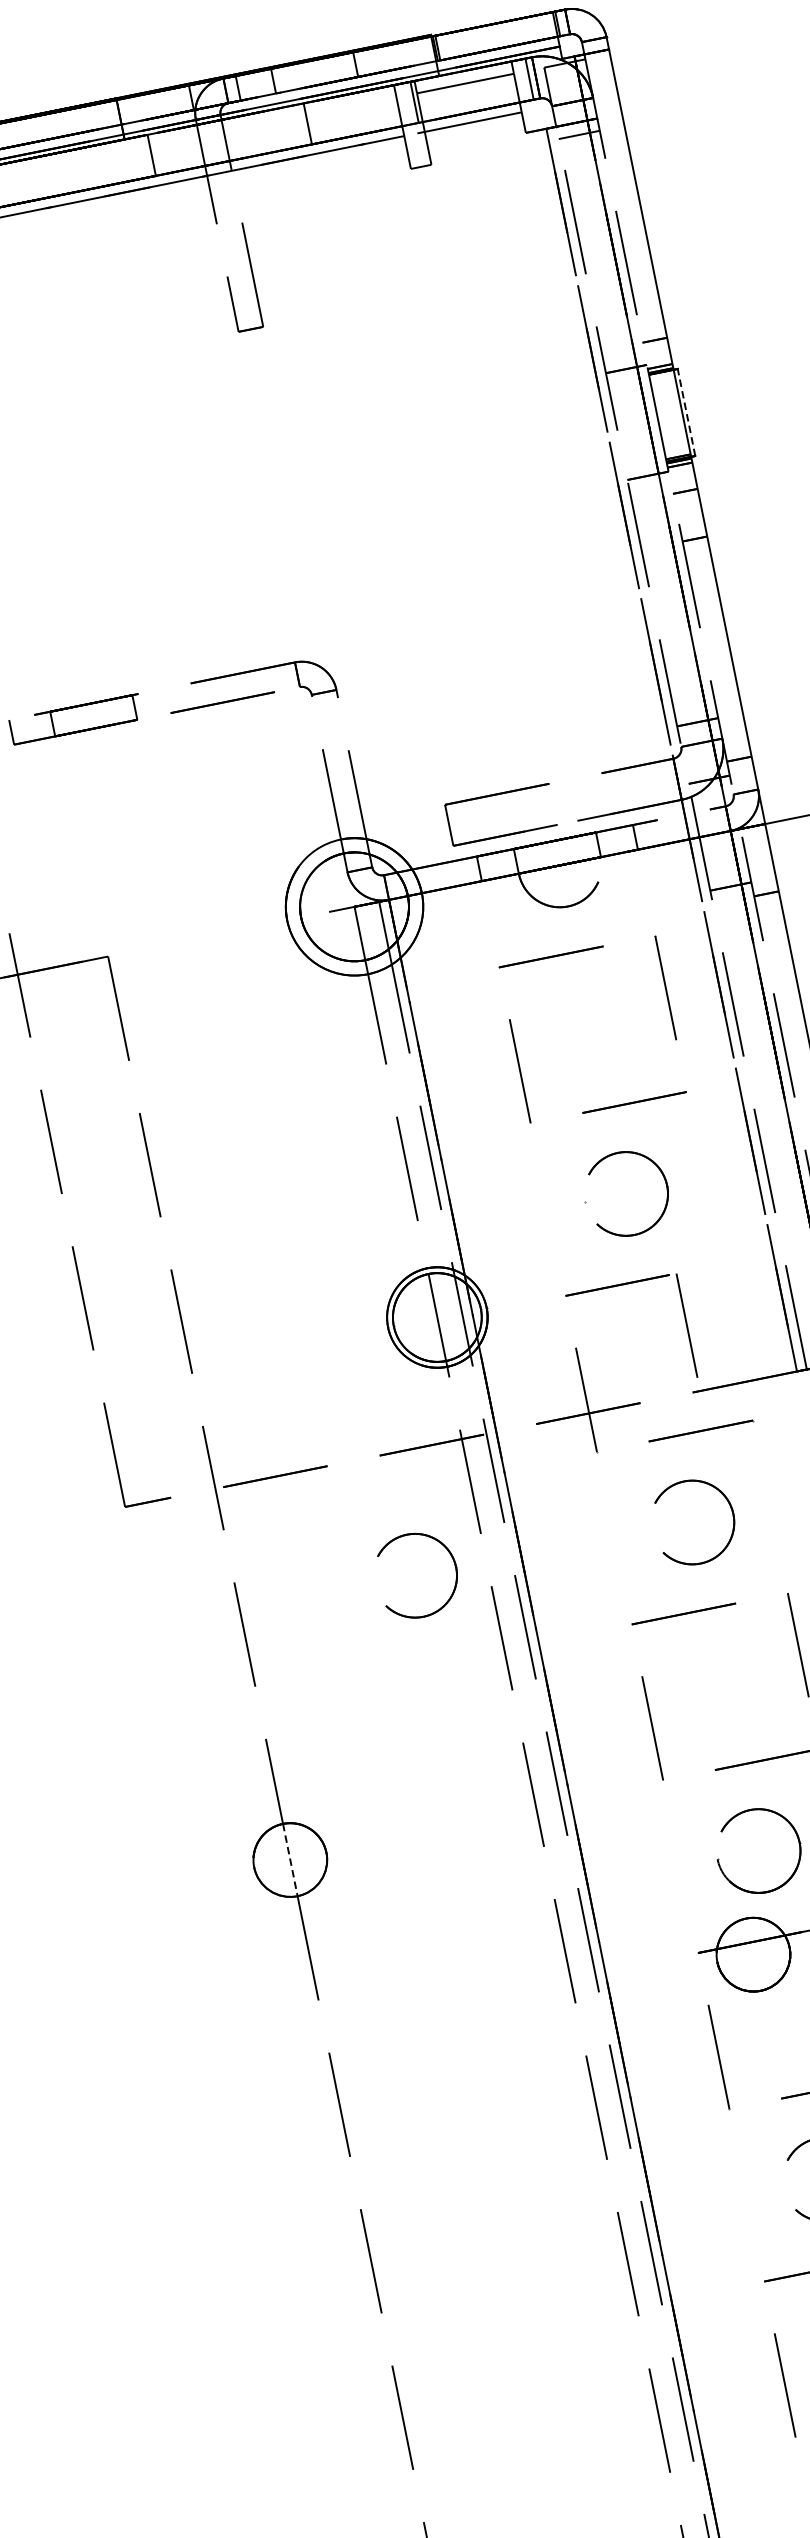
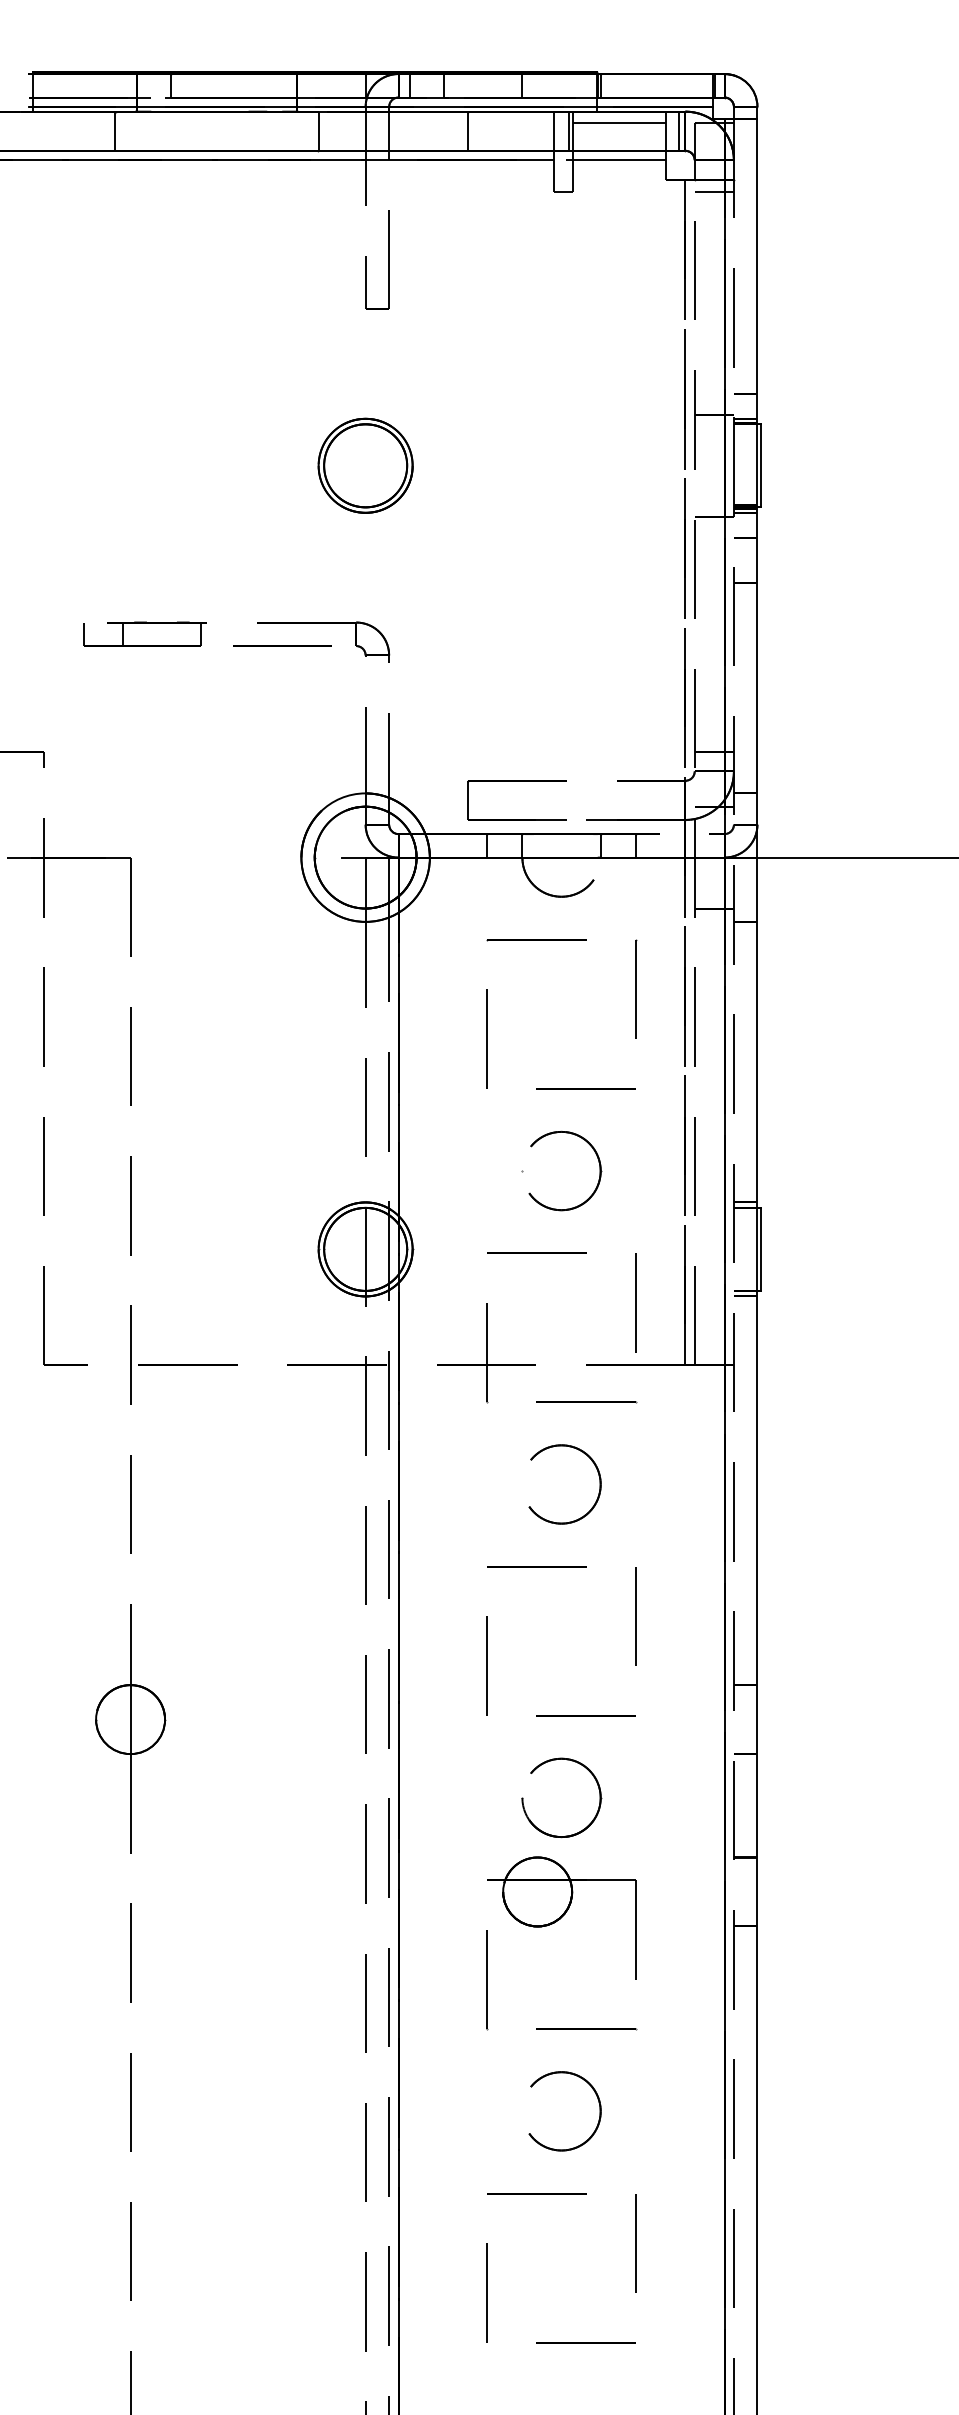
line: (686, 412) -> (761, 465), dashed -> solid
part: (271, 495) -> (365, 465), added
line: (686, 1325) -> (635, 1302), moved
part: (452, 1558) -> (334, 1473), removed
line: (290, 1861) -> (130, 1720), dashed -> solid

